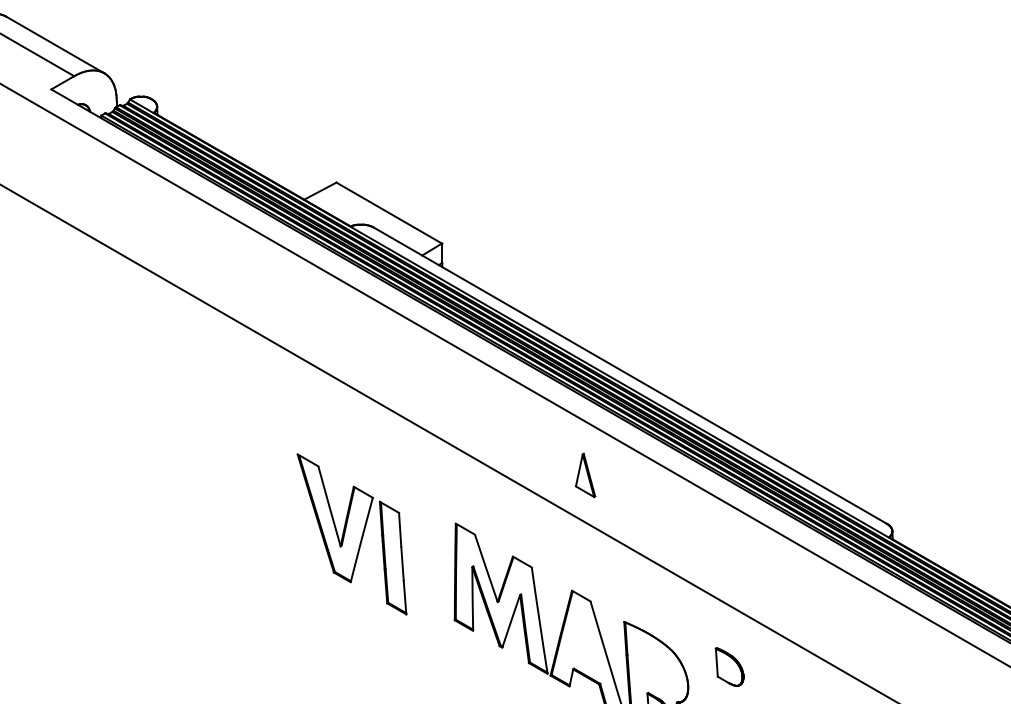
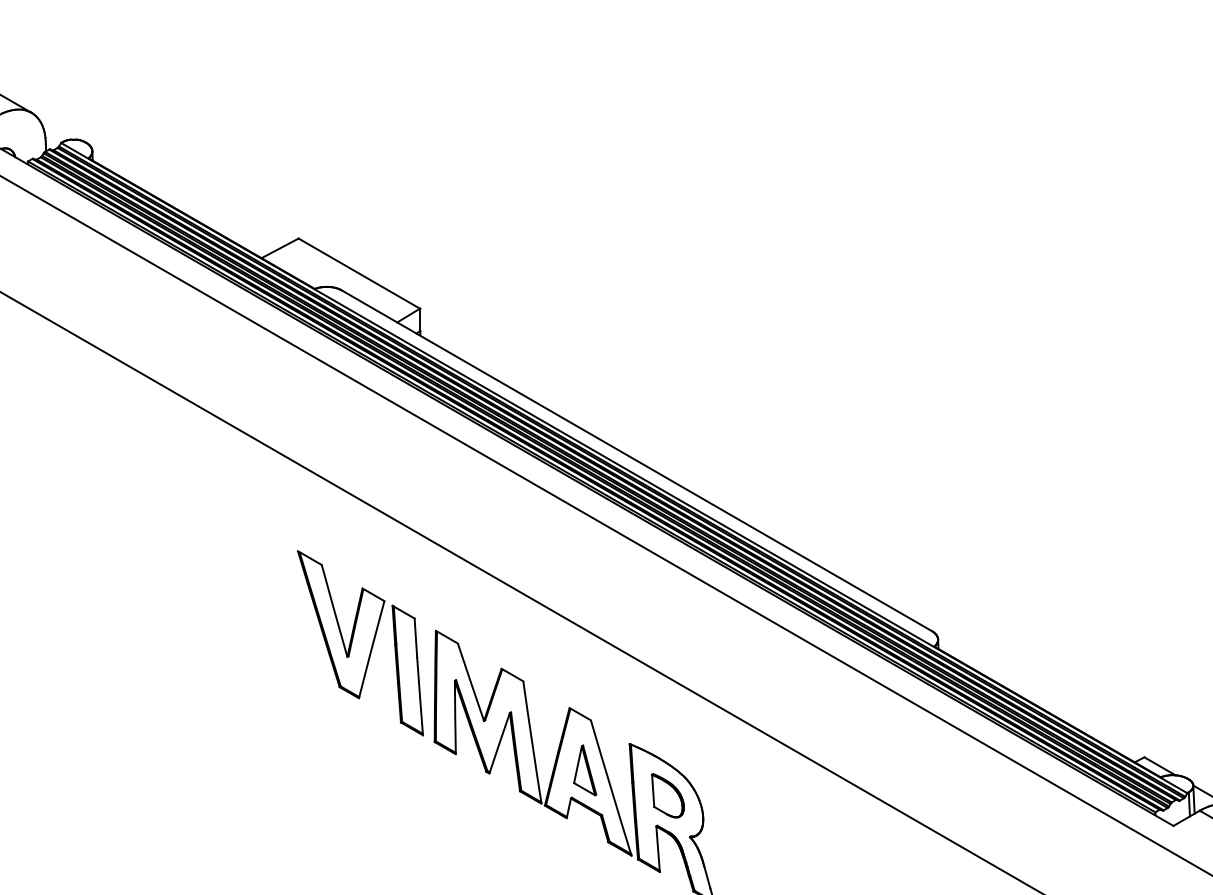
part: (585, 475) -> (585, 770), moved
part: (351, 534) -> (359, 643), moved
part: (729, 666) -> (667, 795), moved

